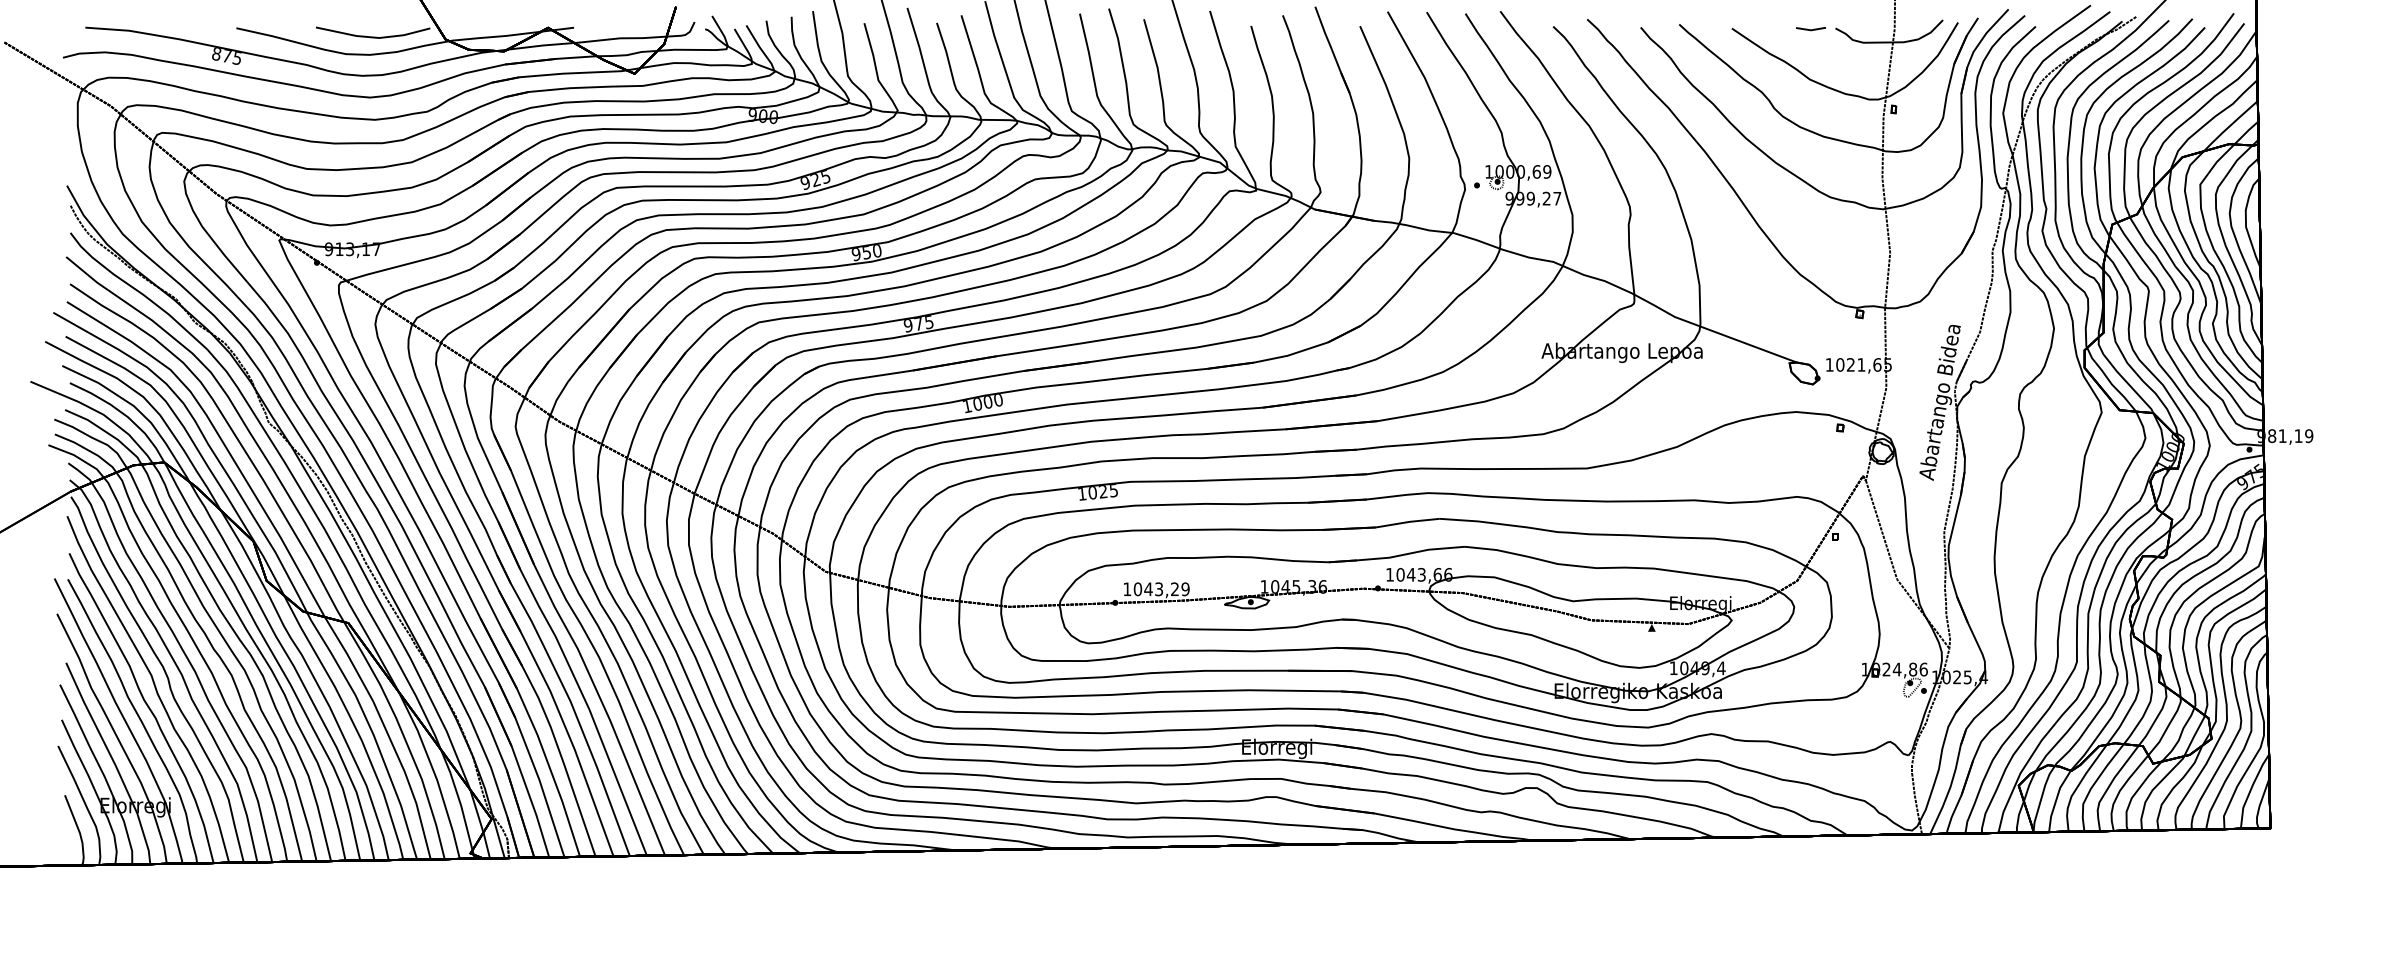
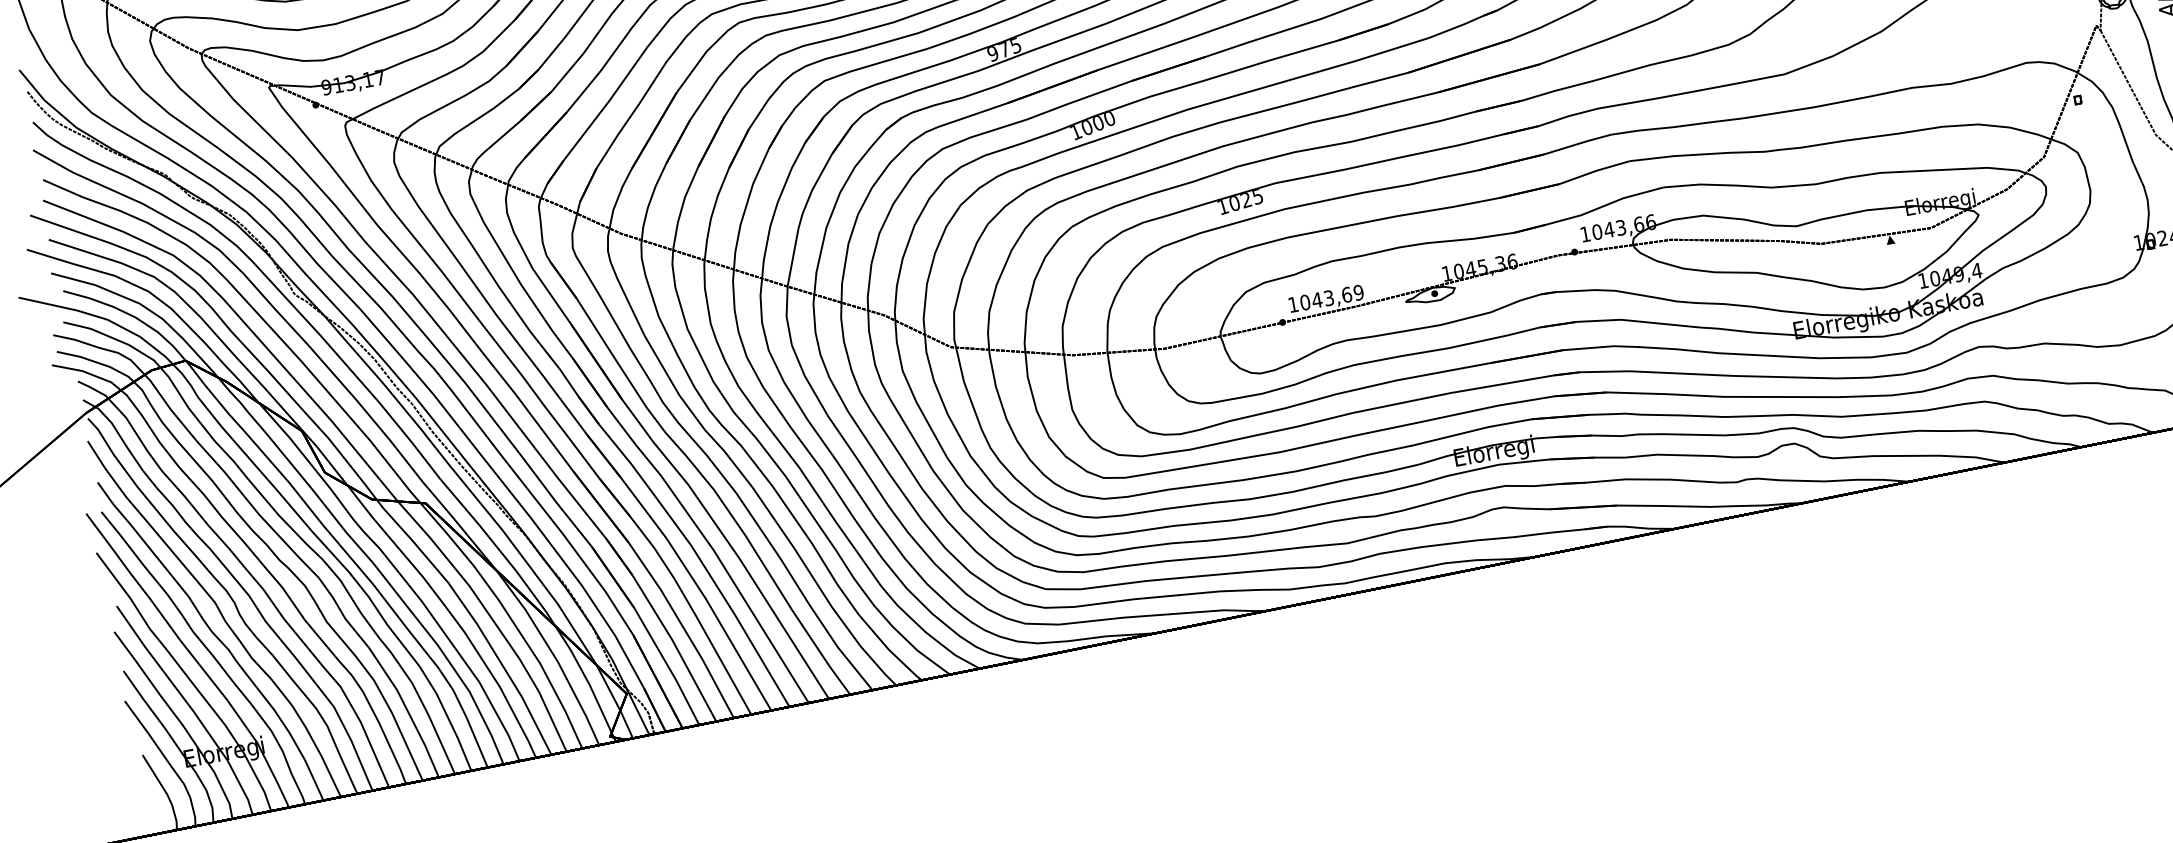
text: (1175, 589) -> (1347, 295), 1043,29 -> 1043,69

